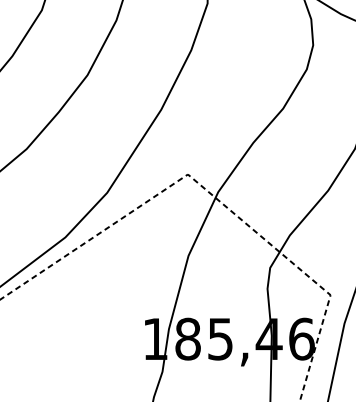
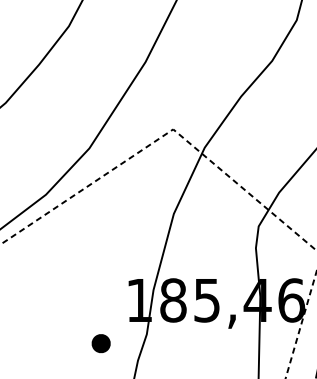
part: (118, 380) -> (101, 343), added

